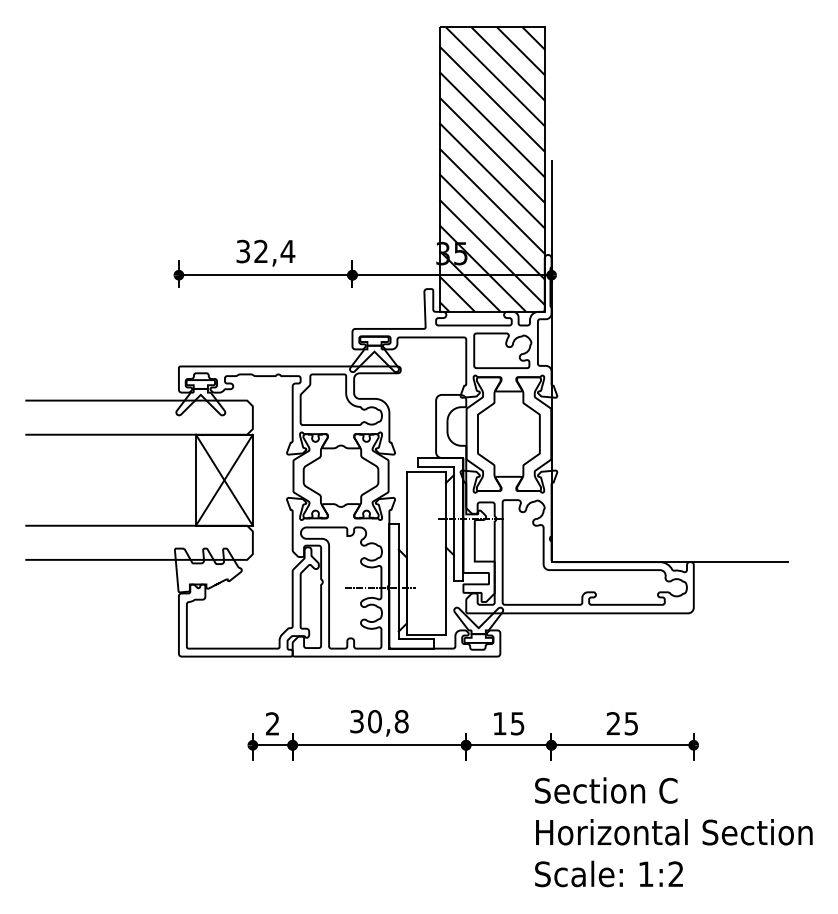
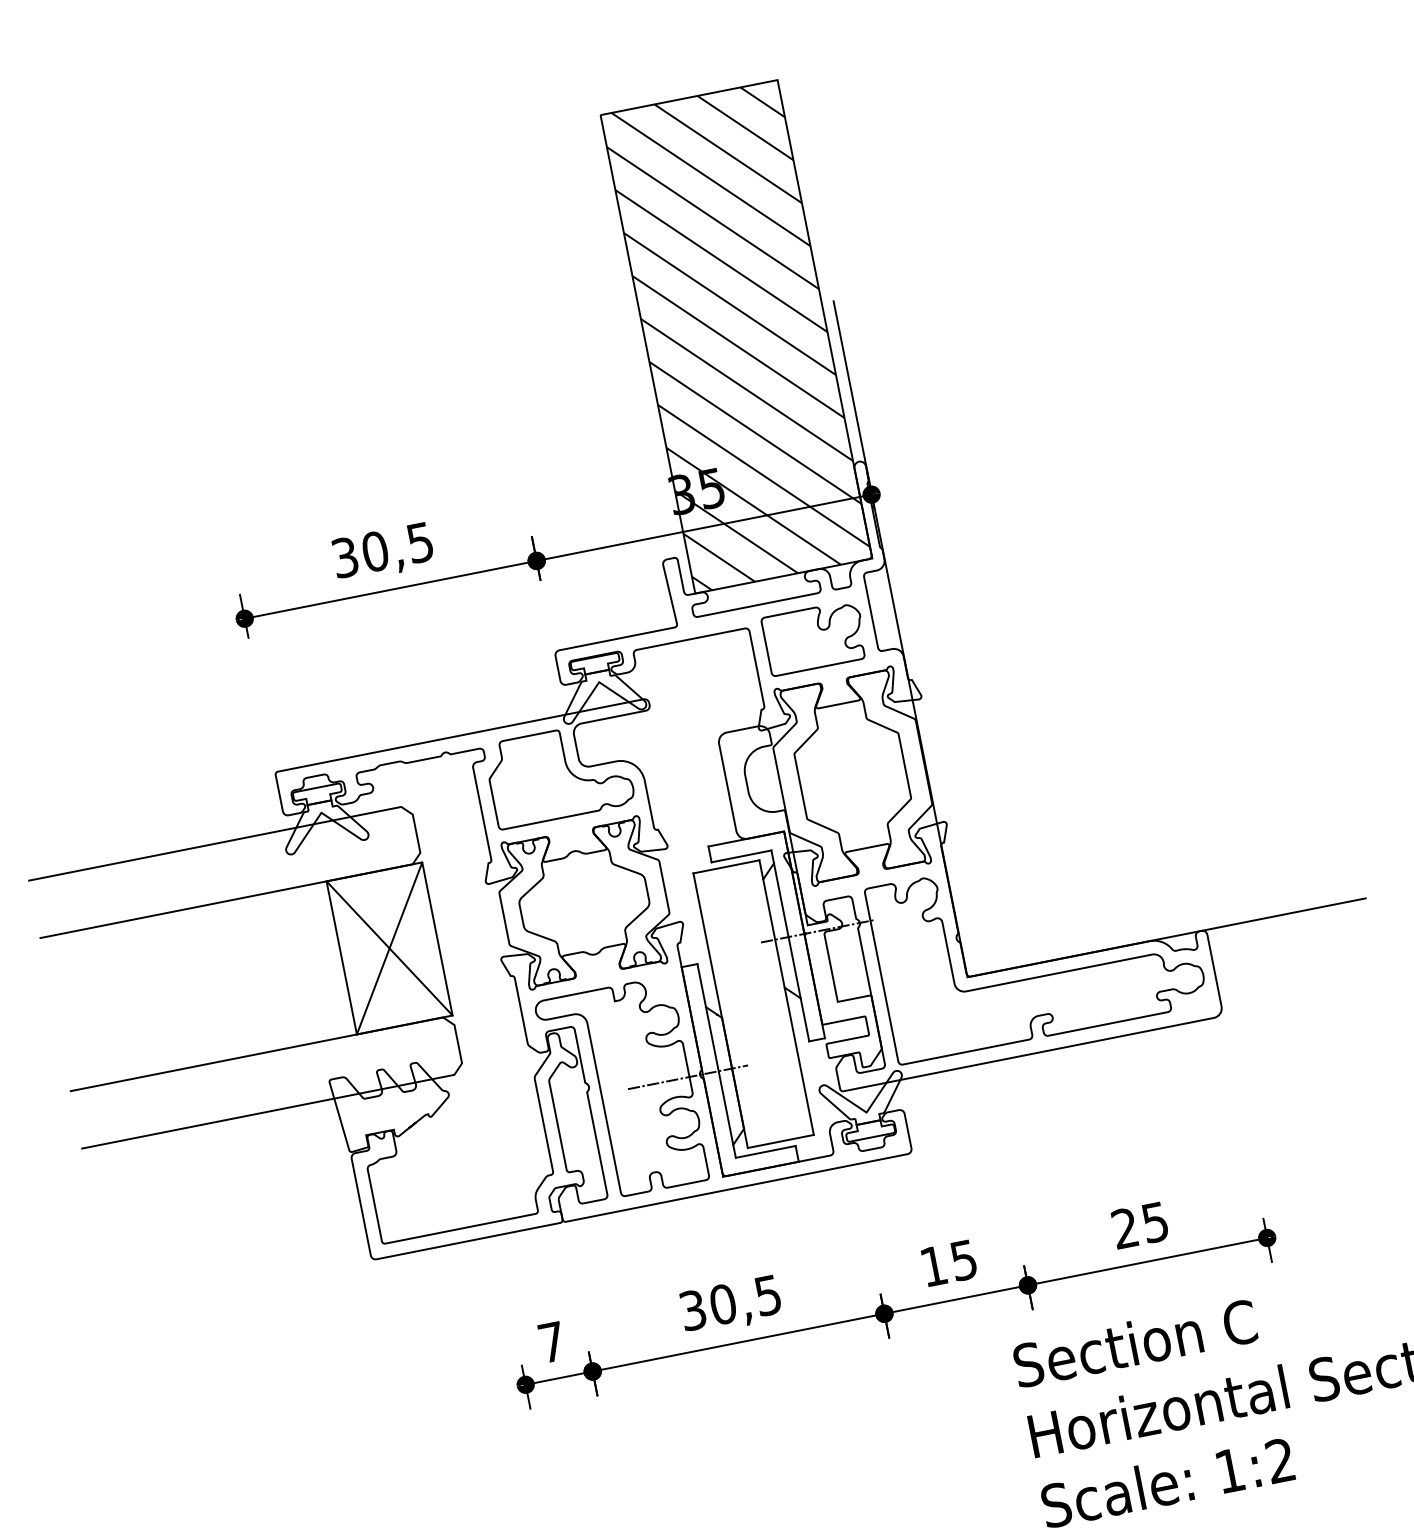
text: (274, 251) -> (397, 547), 32,4 -> 30,5
text: (401, 721) -> (767, 1295), 30,8 -> 30,5
text: (272, 723) -> (551, 1341), 2 -> 7

